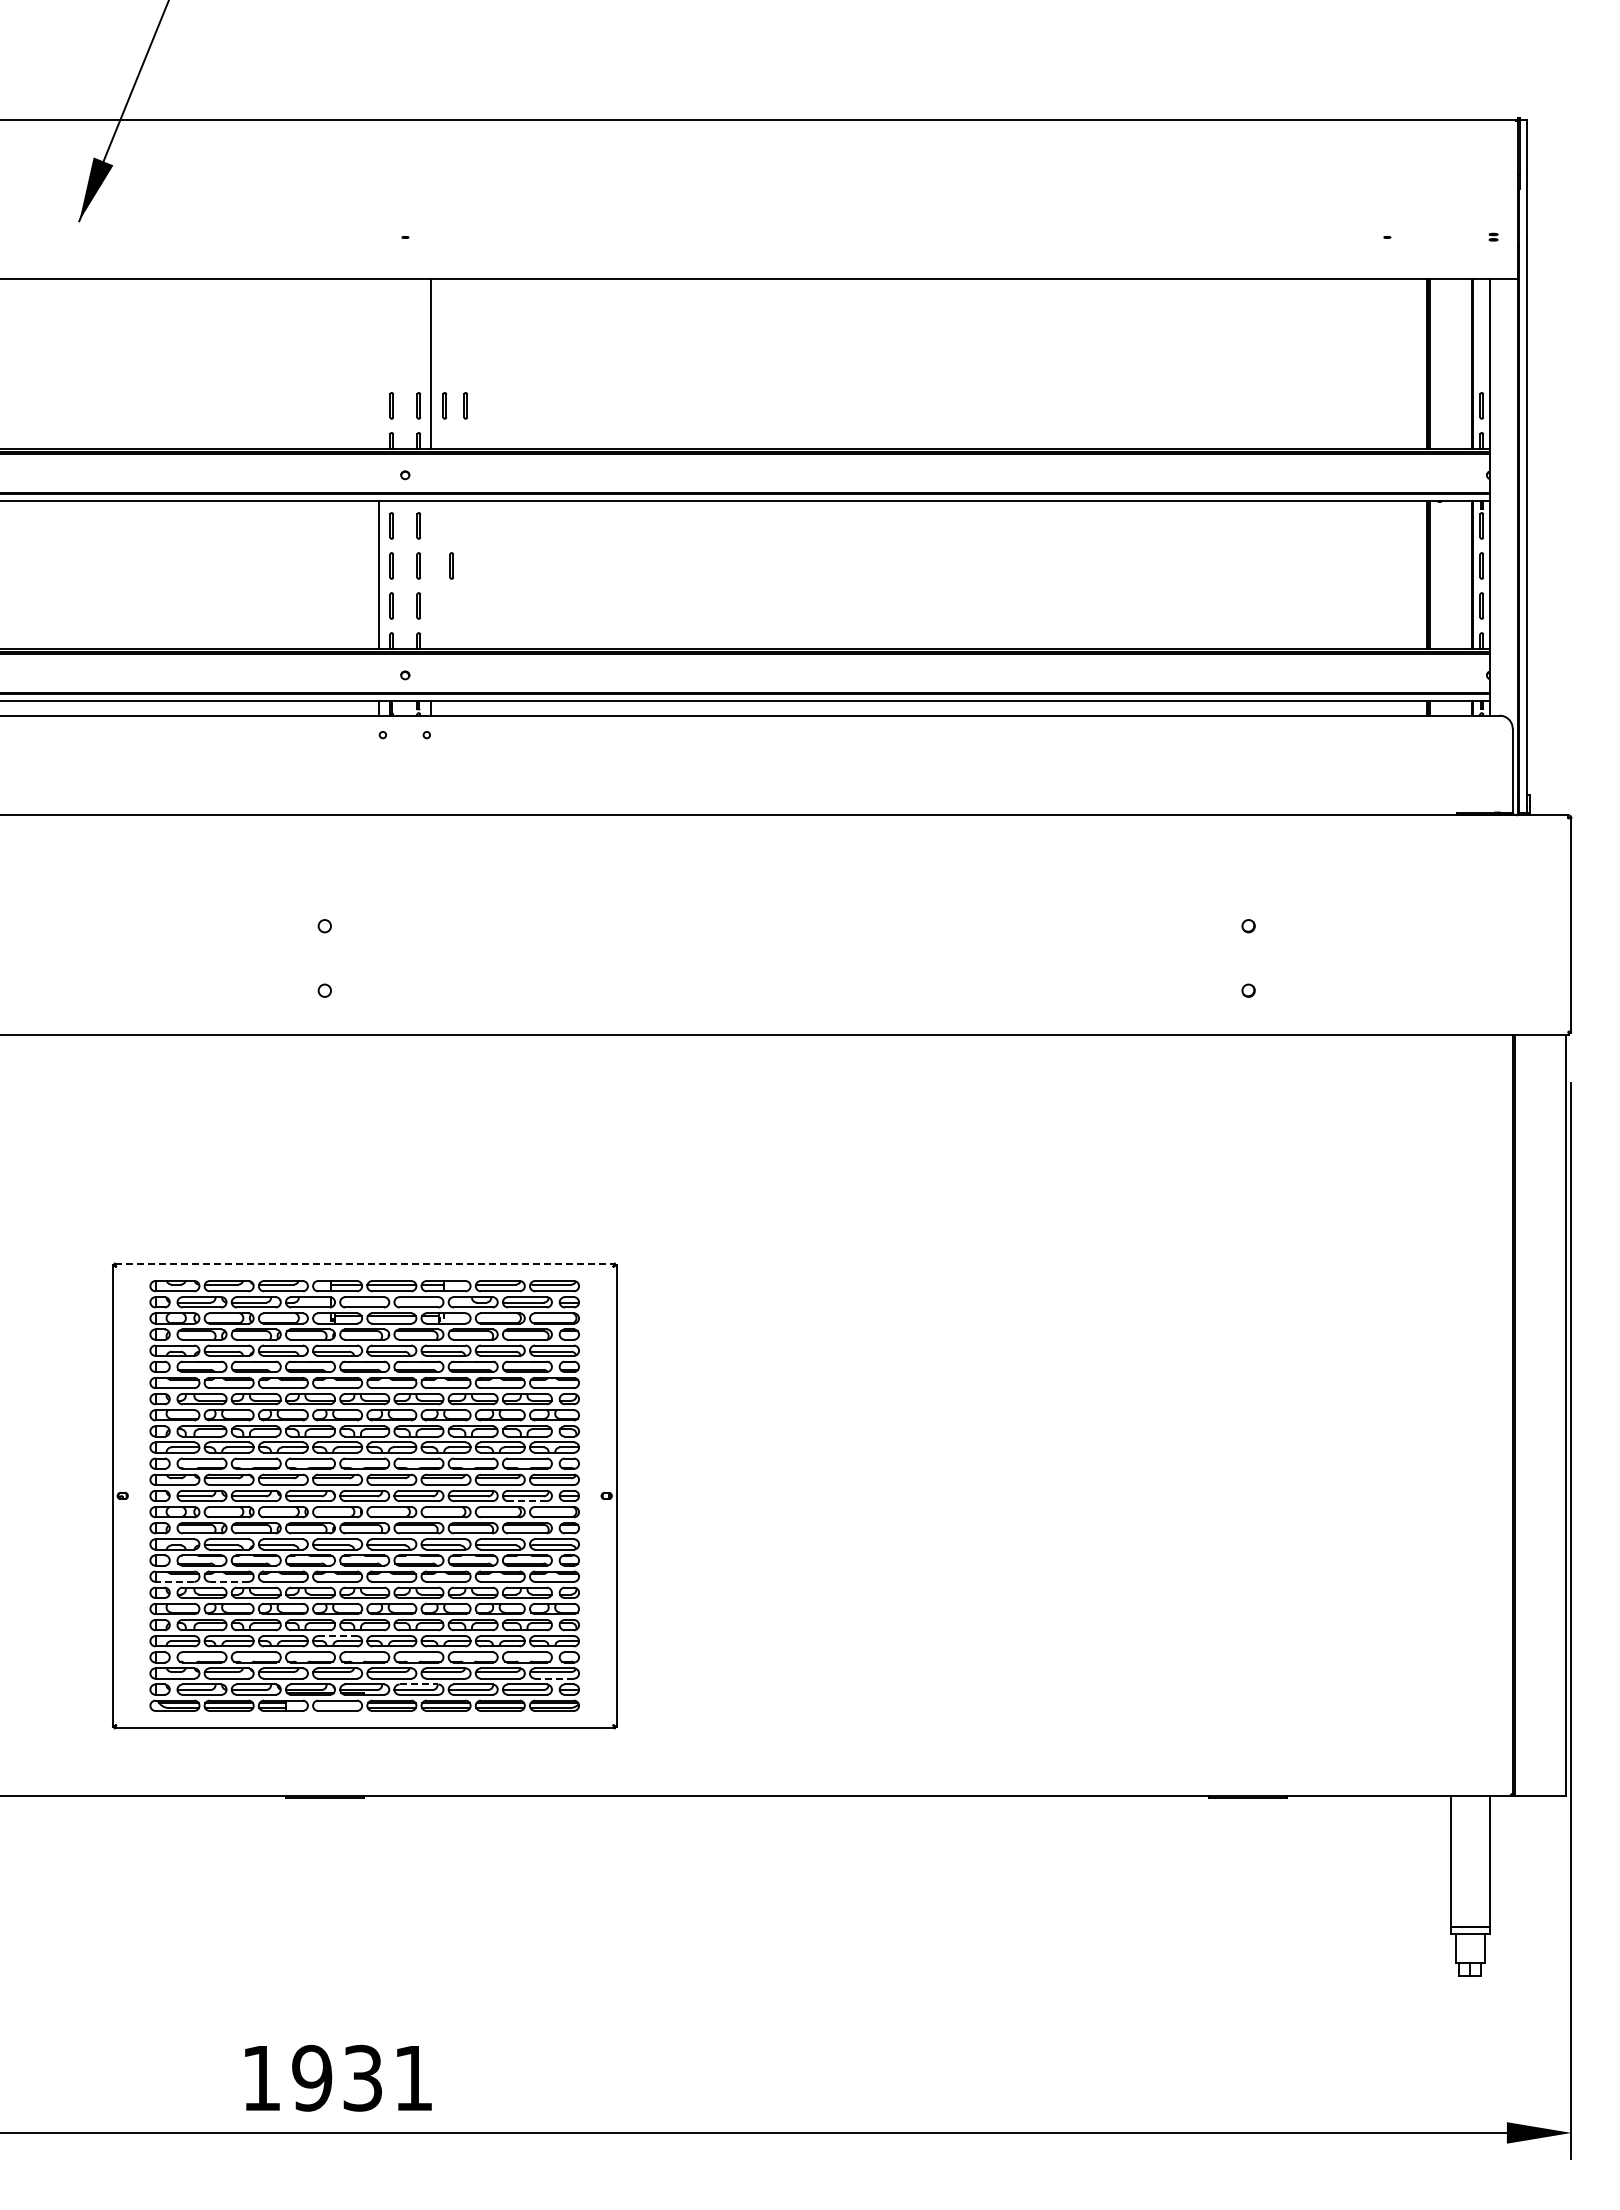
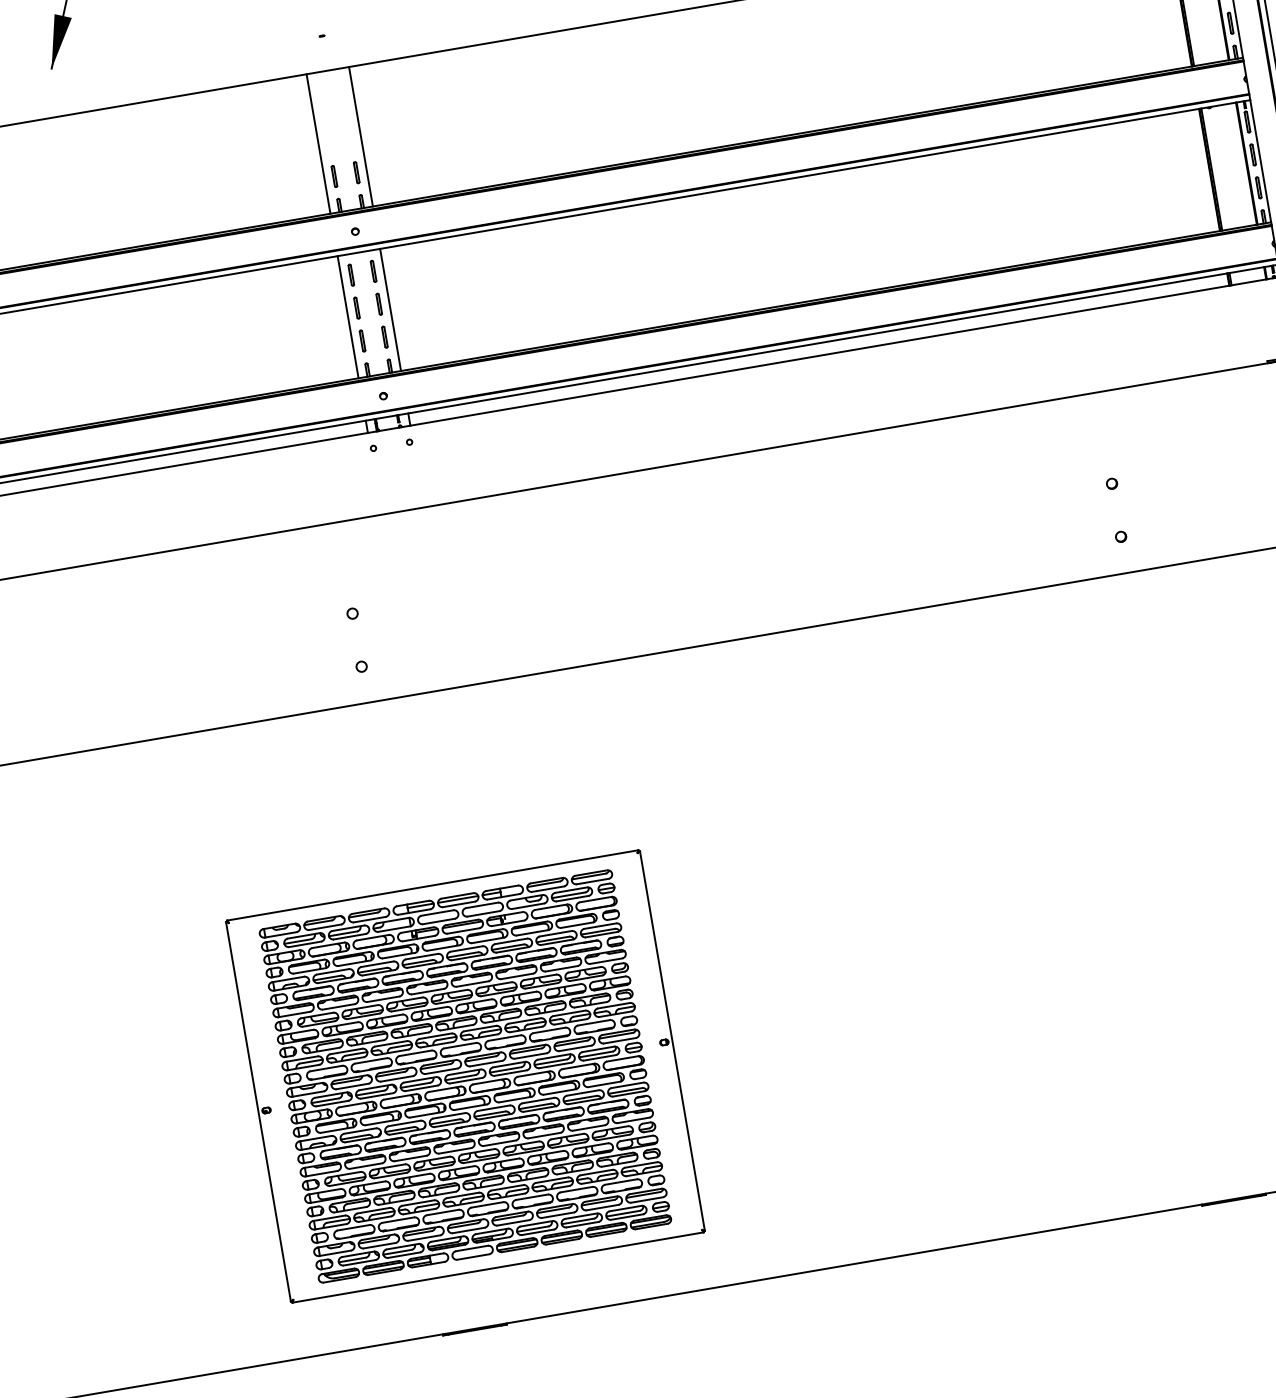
line: (379, 364) -> (318, 144), added
line: (443, 405) -> (376, 168), removed
line: (464, 405) -> (394, 165), removed
line: (450, 565) -> (405, 299), removed
line: (431, 574) -> (390, 309), added
line: (365, 1263) -> (433, 885), dashed -> solid
line: (526, 1501) -> (599, 1058), dashed -> solid
line: (174, 1581) -> (321, 1173), dashed -> solid
line: (228, 1581) -> (365, 1165), dashed -> solid
line: (338, 1636) -> (463, 1195), dashed -> solid
line: (554, 1678) -> (647, 1199), dashed -> solid
line: (419, 1684) -> (536, 1223), dashed -> solid

